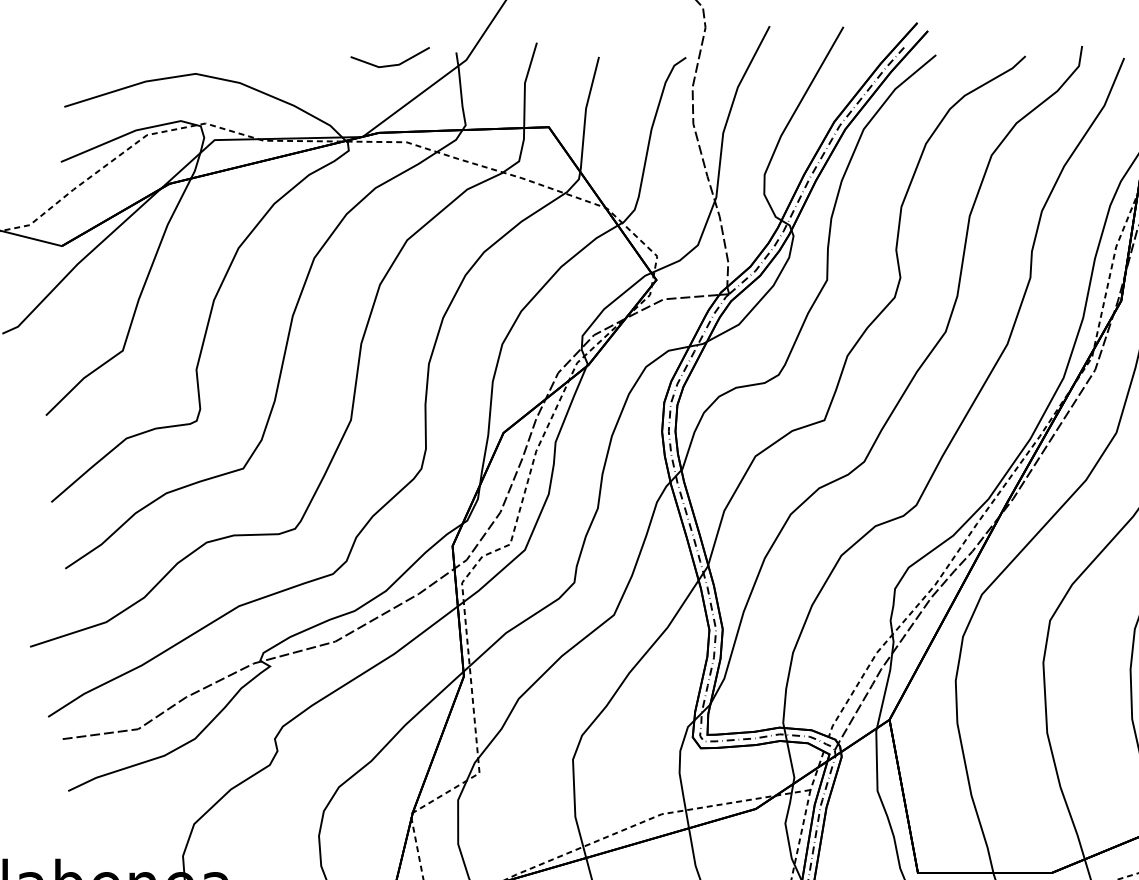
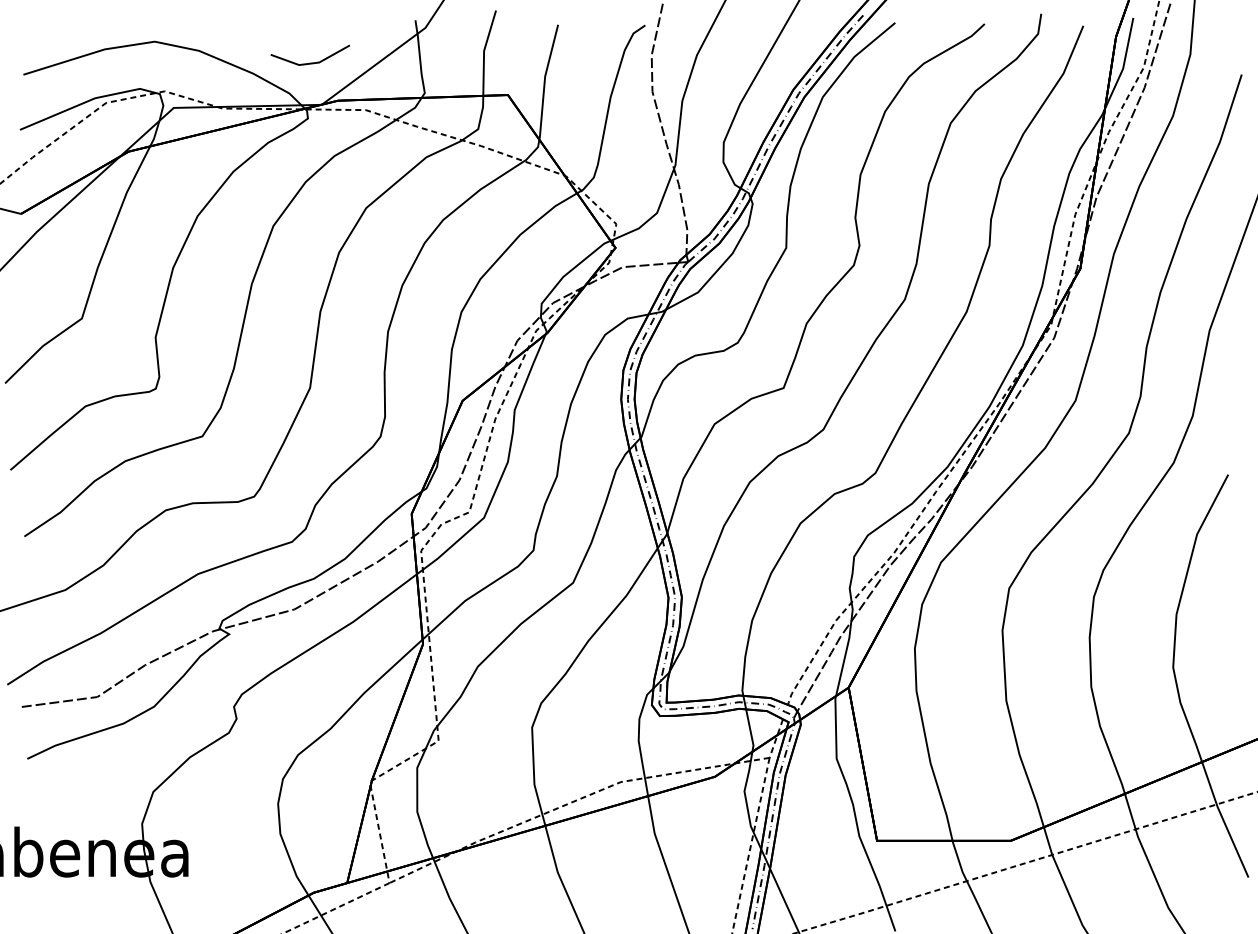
line: (389, 64) -> (309, 62), moved

